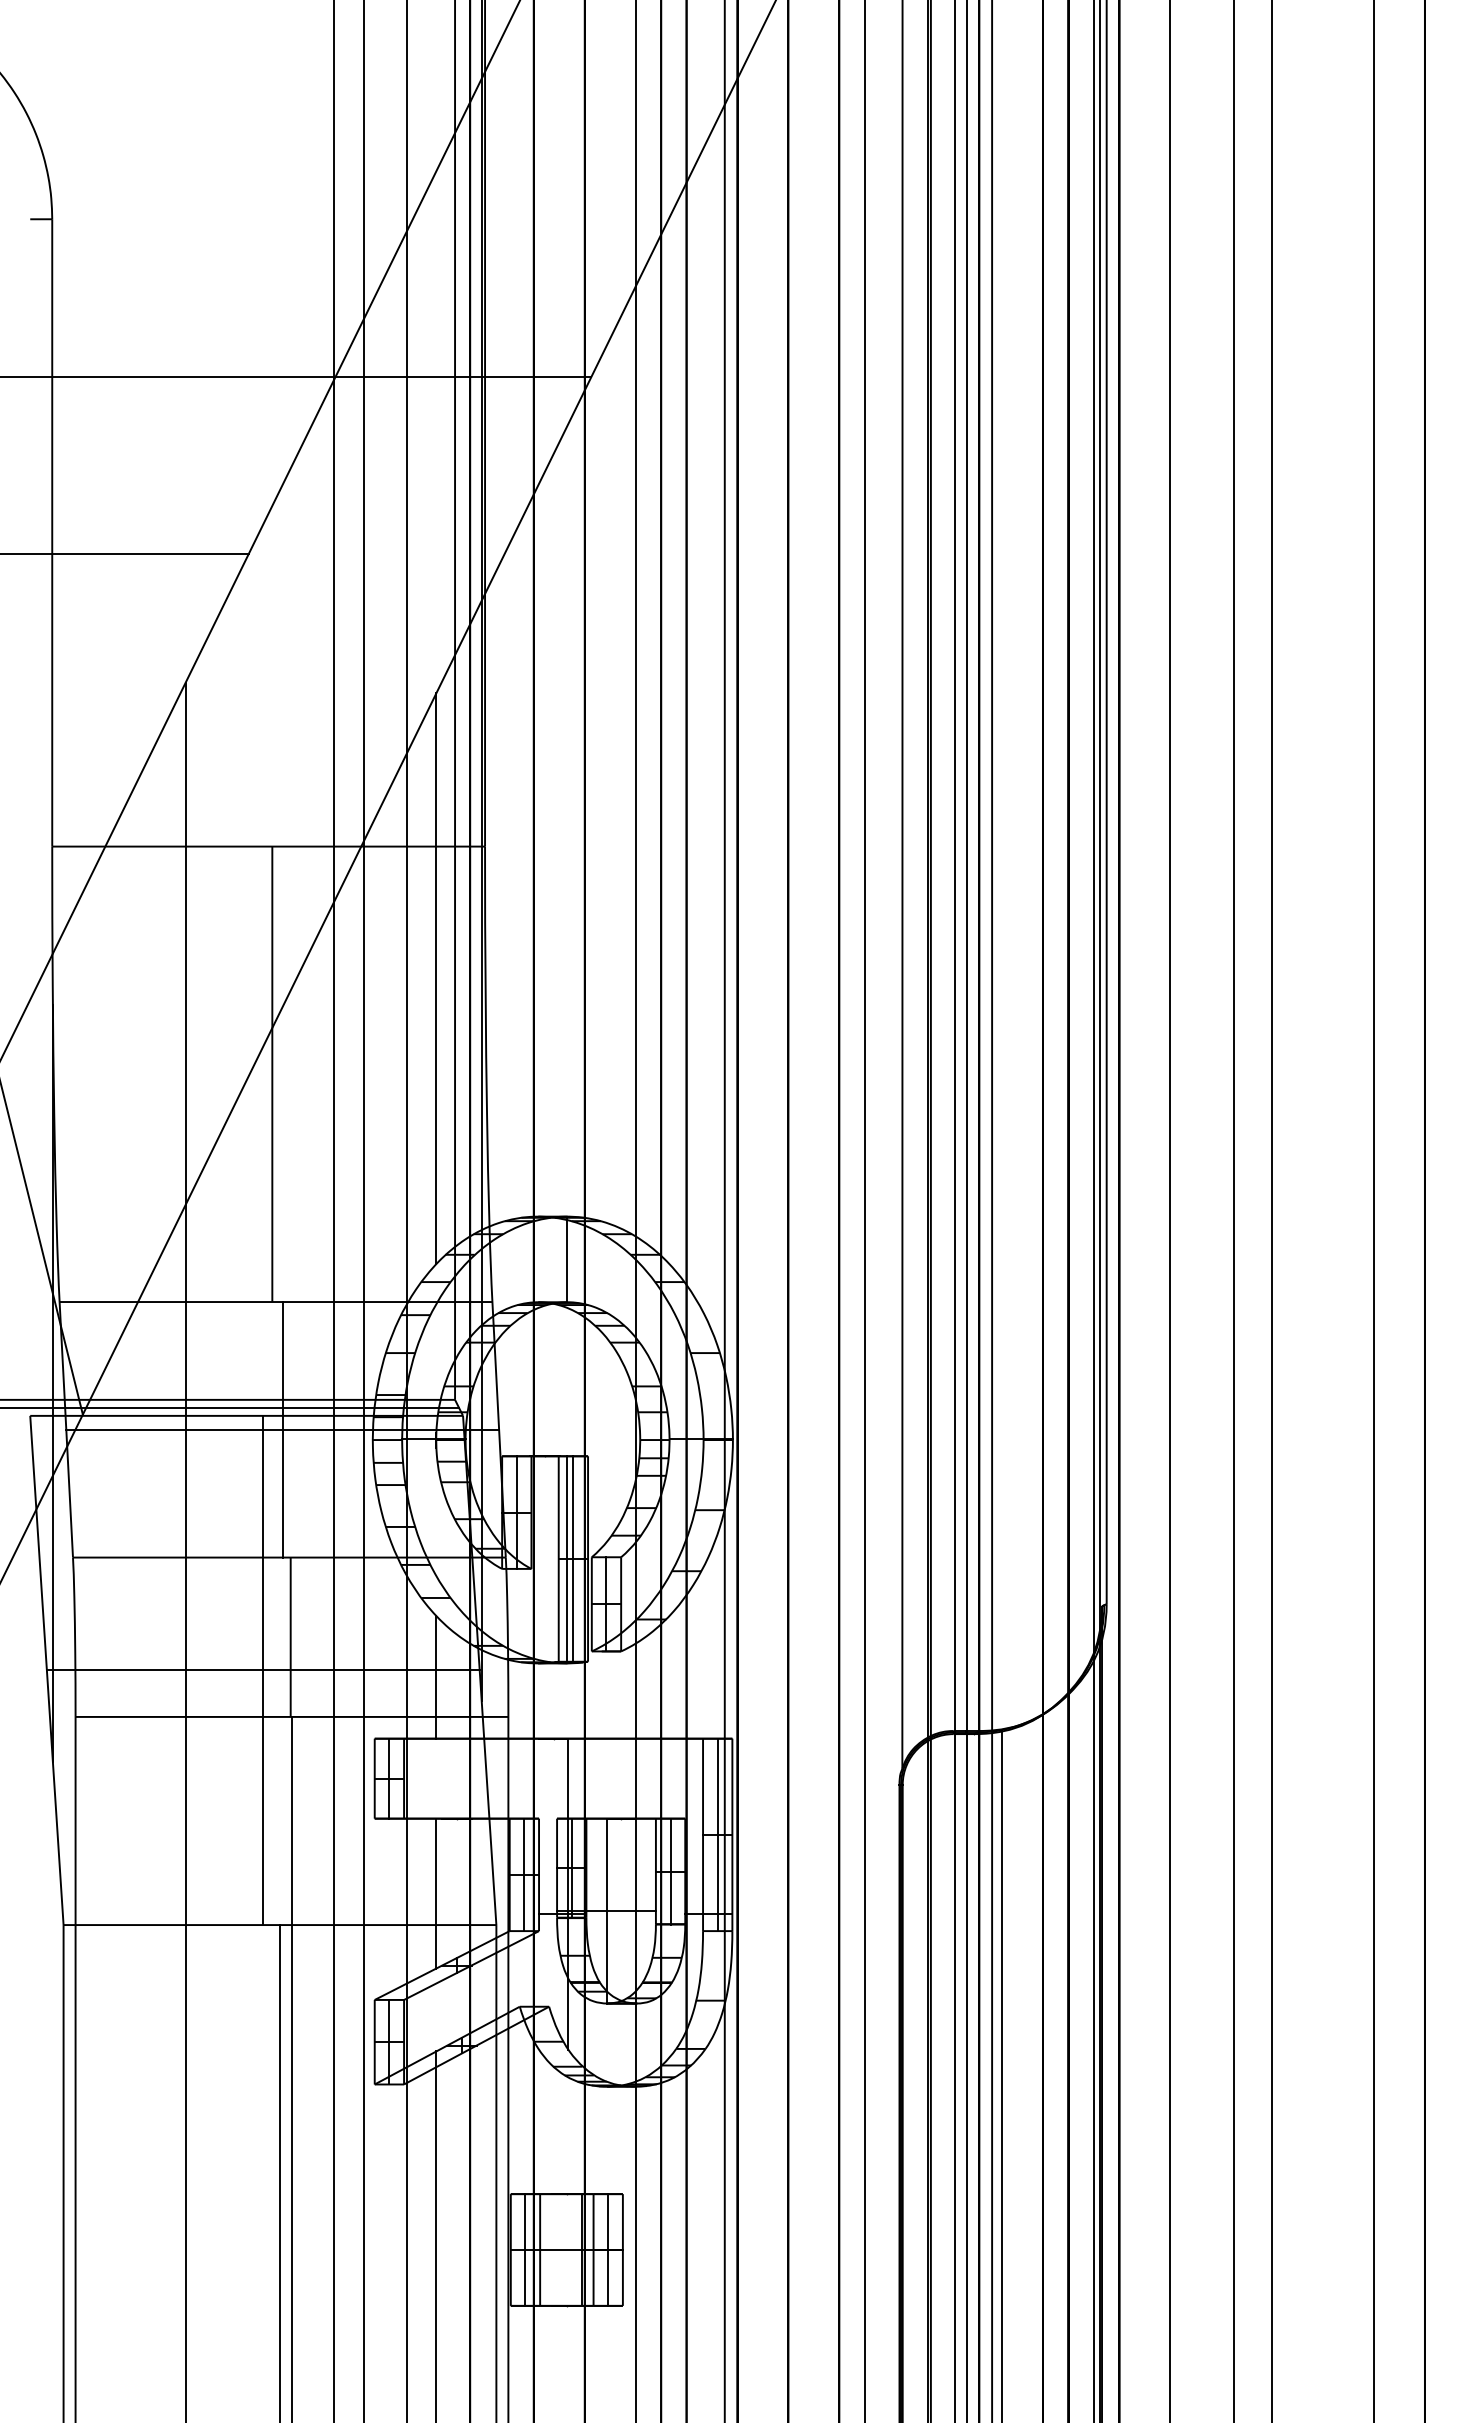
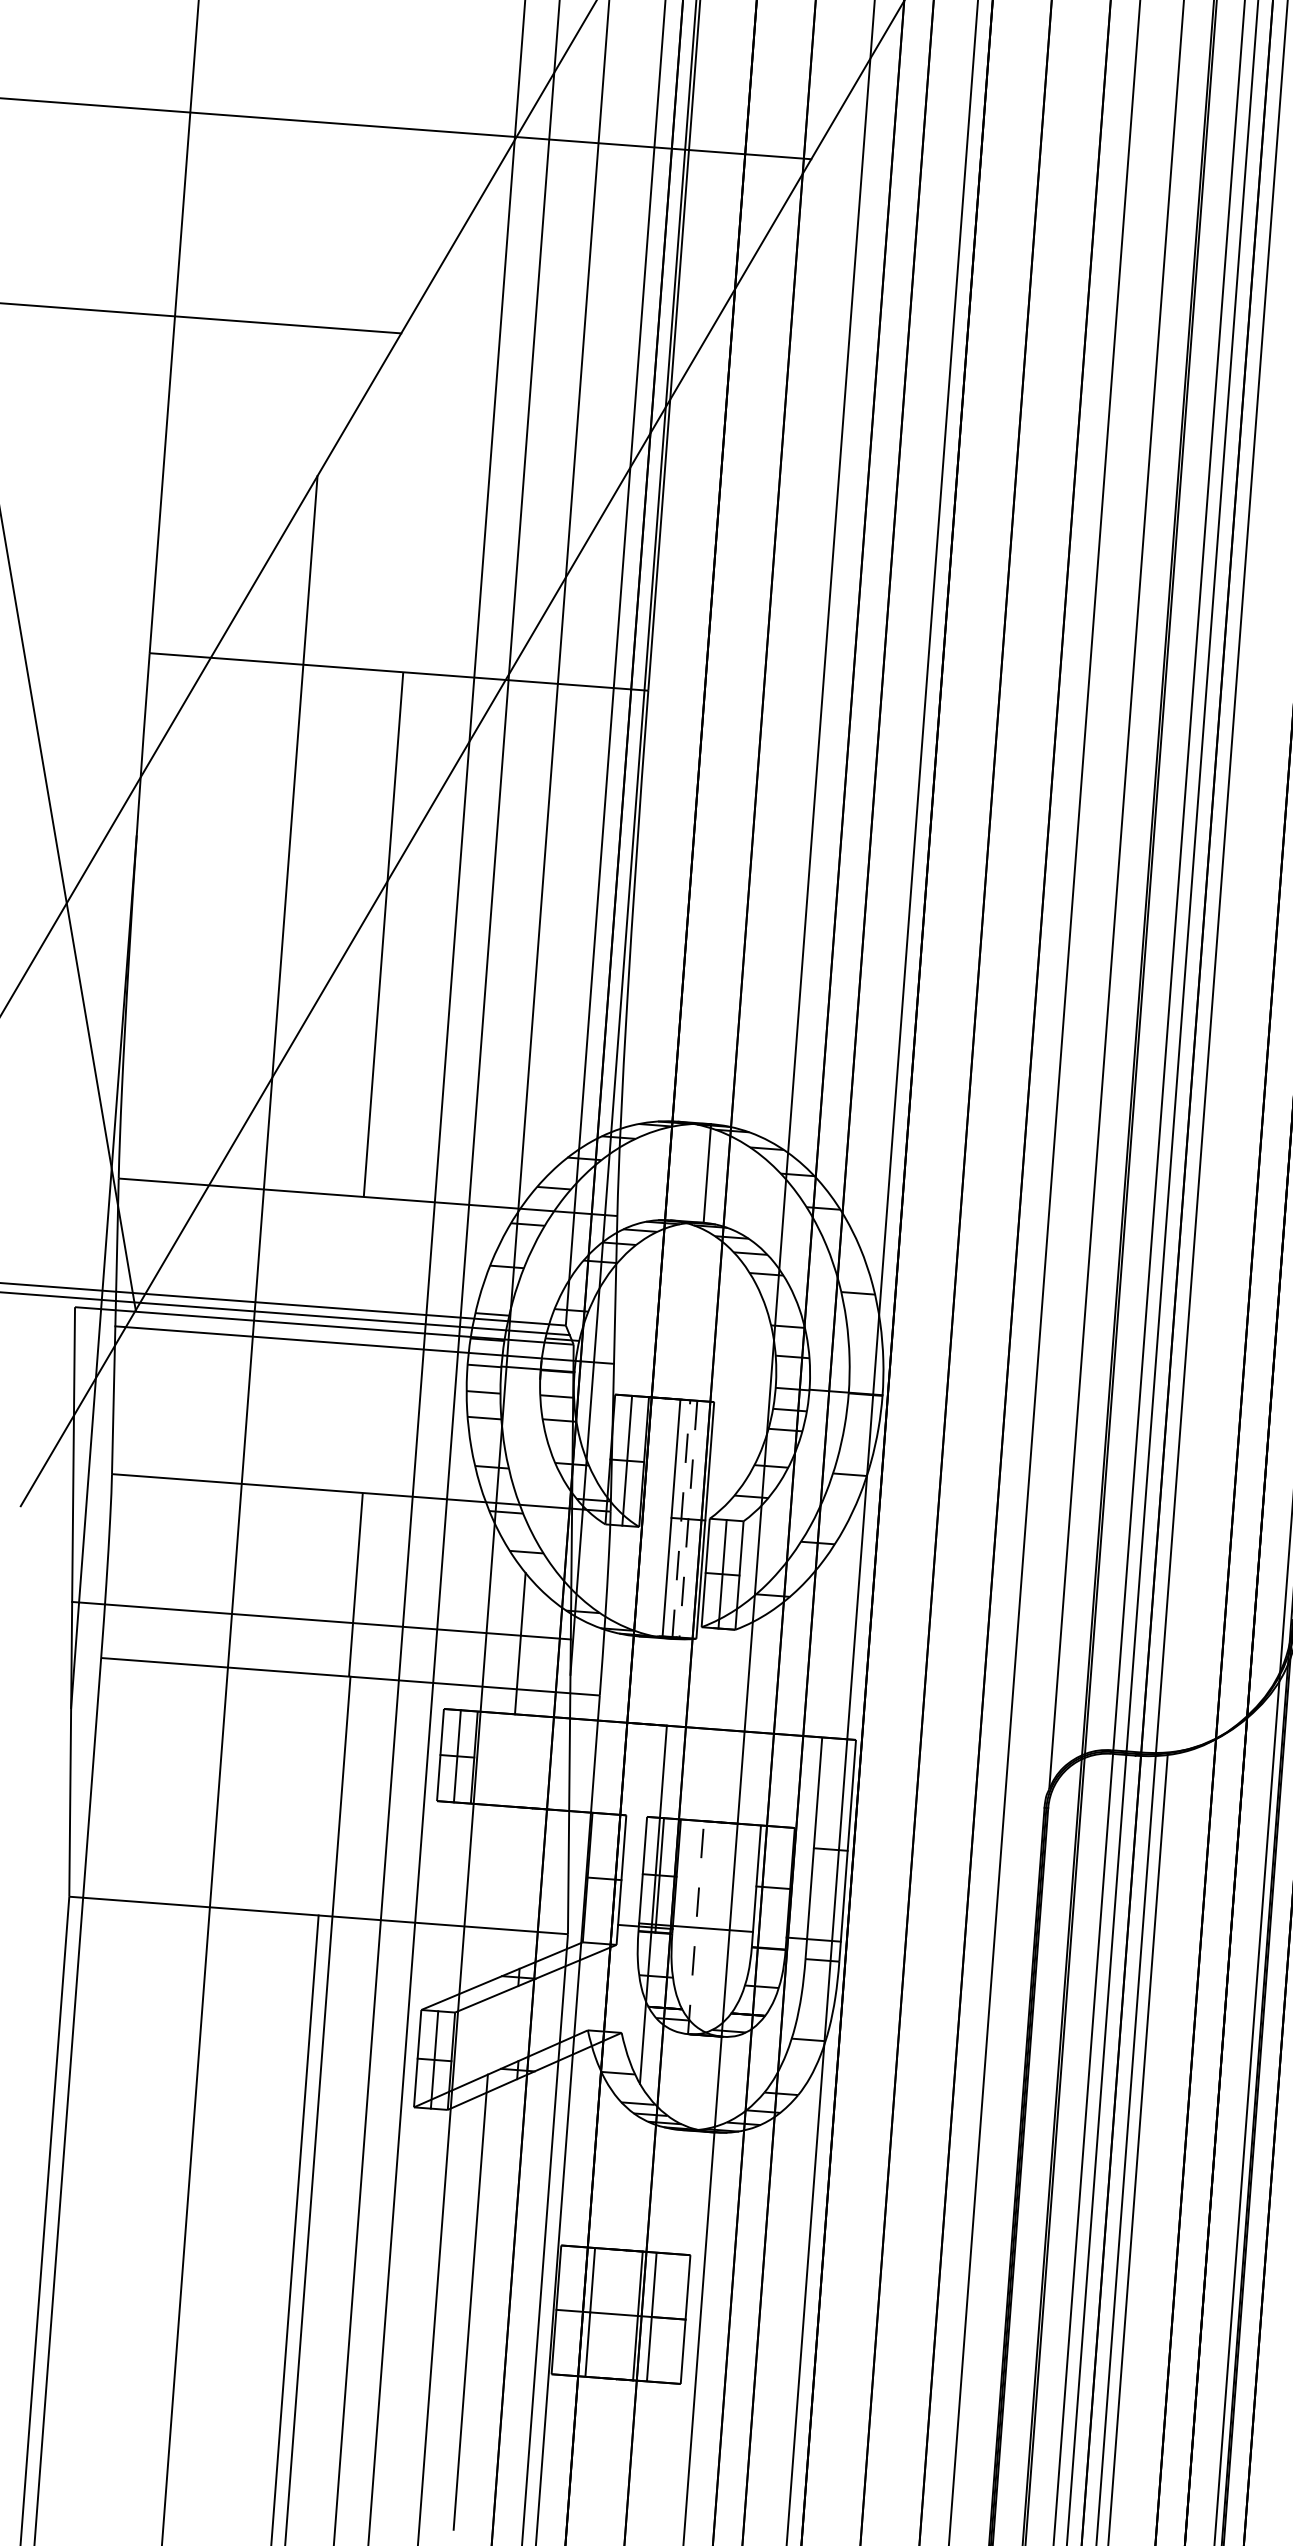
line: (436, 978) -> (580, 838), removed
line: (282, 1429) -> (364, 1344), removed
line: (567, 1559) -> (681, 1519), solid -> dashed
line: (573, 1559) -> (688, 1519), solid -> dashed
line: (263, 1670) -> (321, 1620), removed
line: (717, 1834) -> (830, 1849), removed
line: (670, 1871) -> (773, 1887), removed
line: (524, 1874) -> (604, 1878), removed
line: (436, 1893) -> (501, 1892), removed
line: (606, 1910) -> (696, 1926), solid -> dashed
line: (525, 2249) -> (573, 2310), removed
line: (608, 2249) -> (669, 2317), removed

